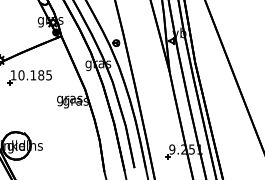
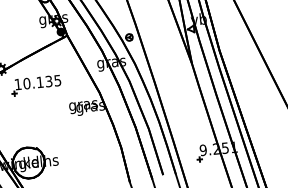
text: (41, 75) -> (49, 81), 10.185 -> 10.135

